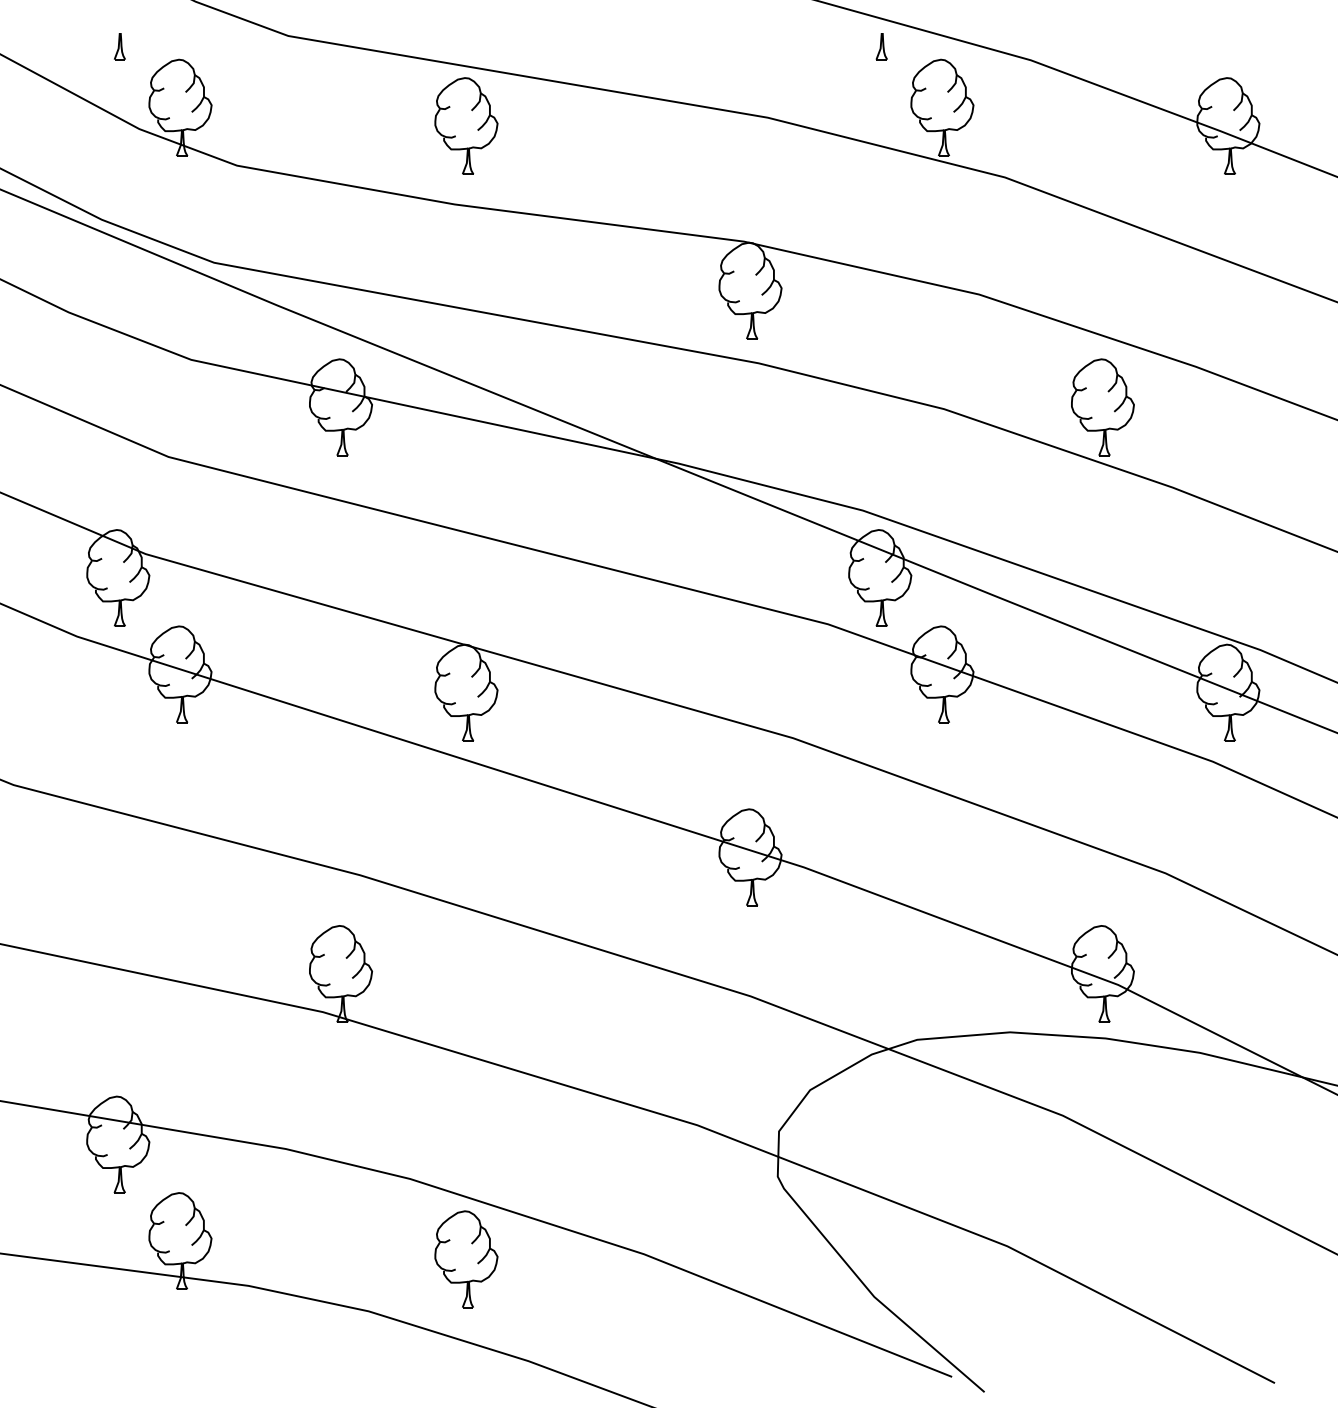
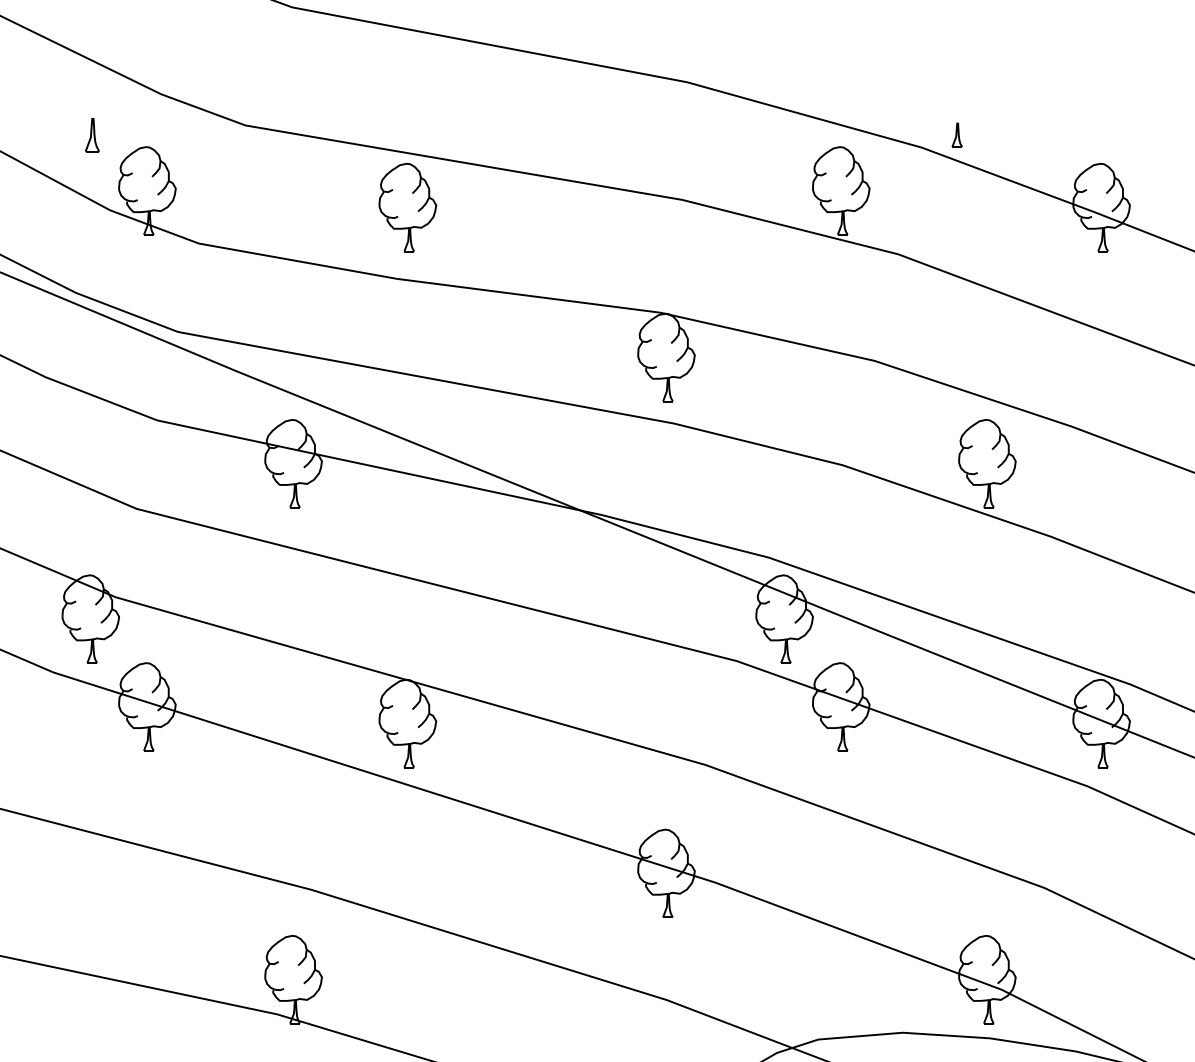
part: (119, 46) -> (91, 135), size x1.4
part: (881, 46) -> (956, 135), moved

